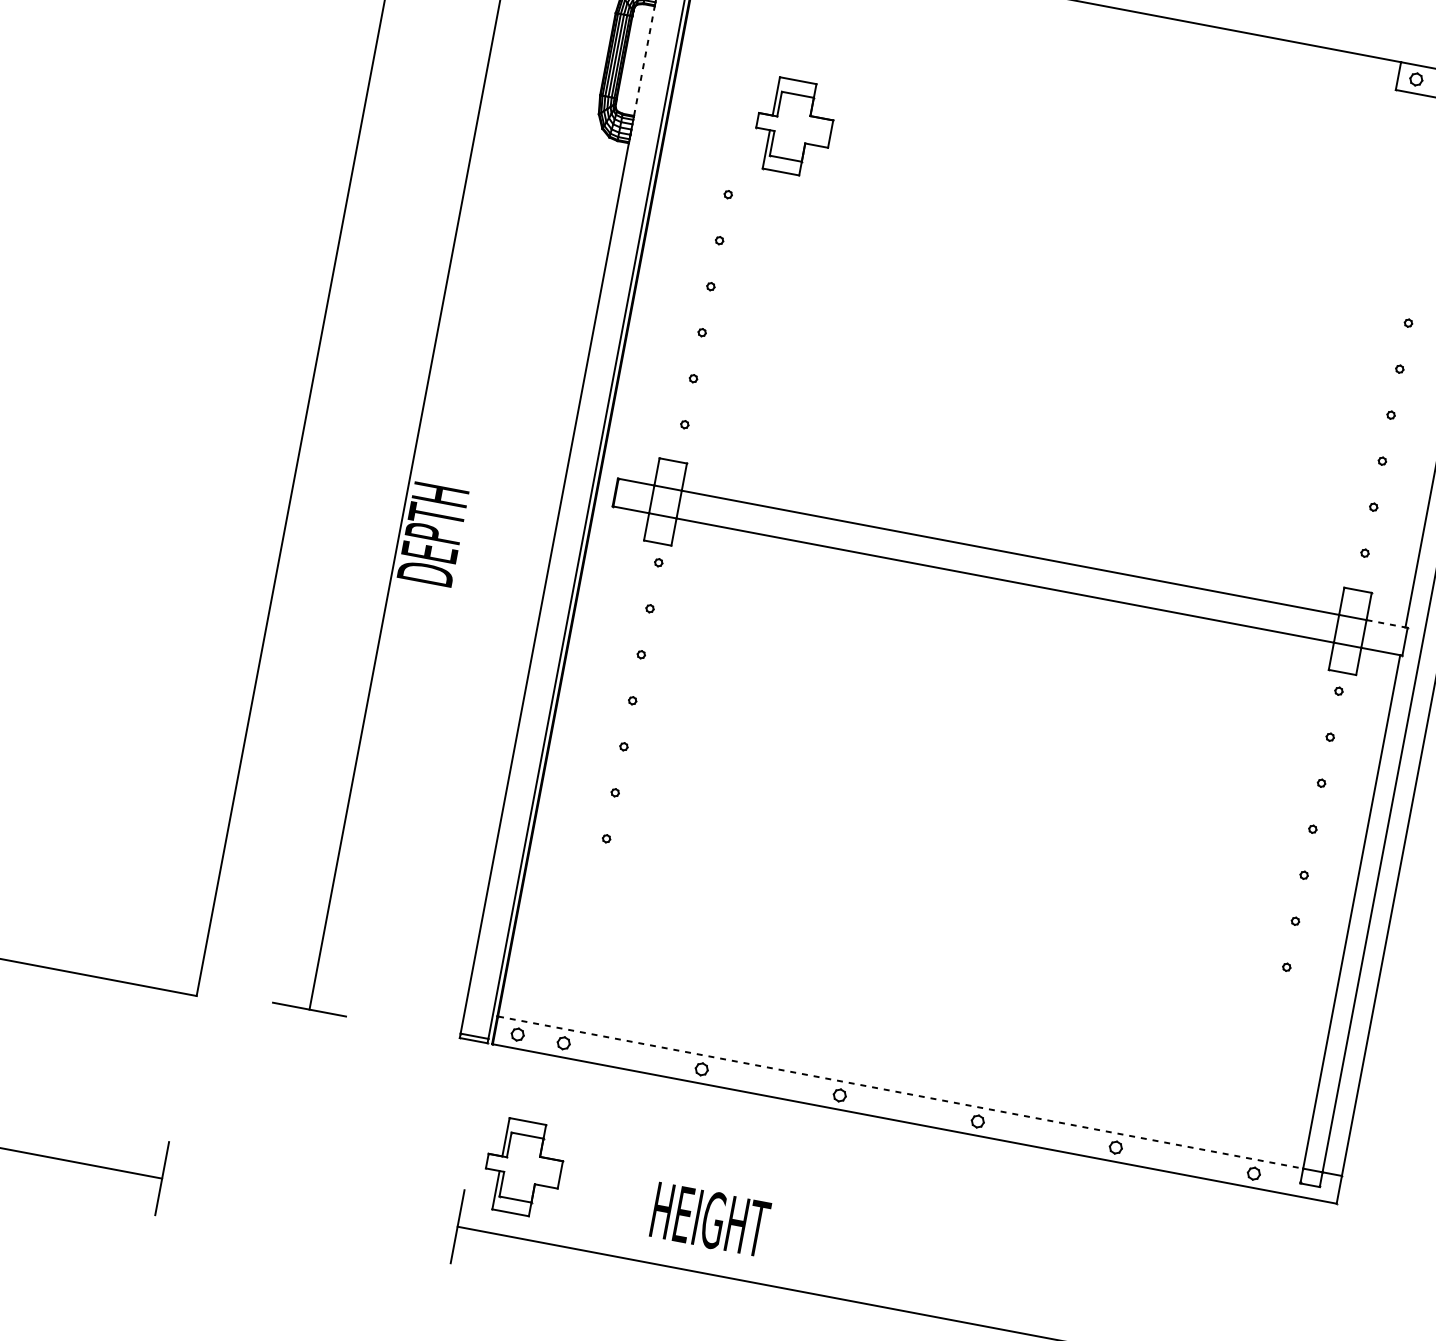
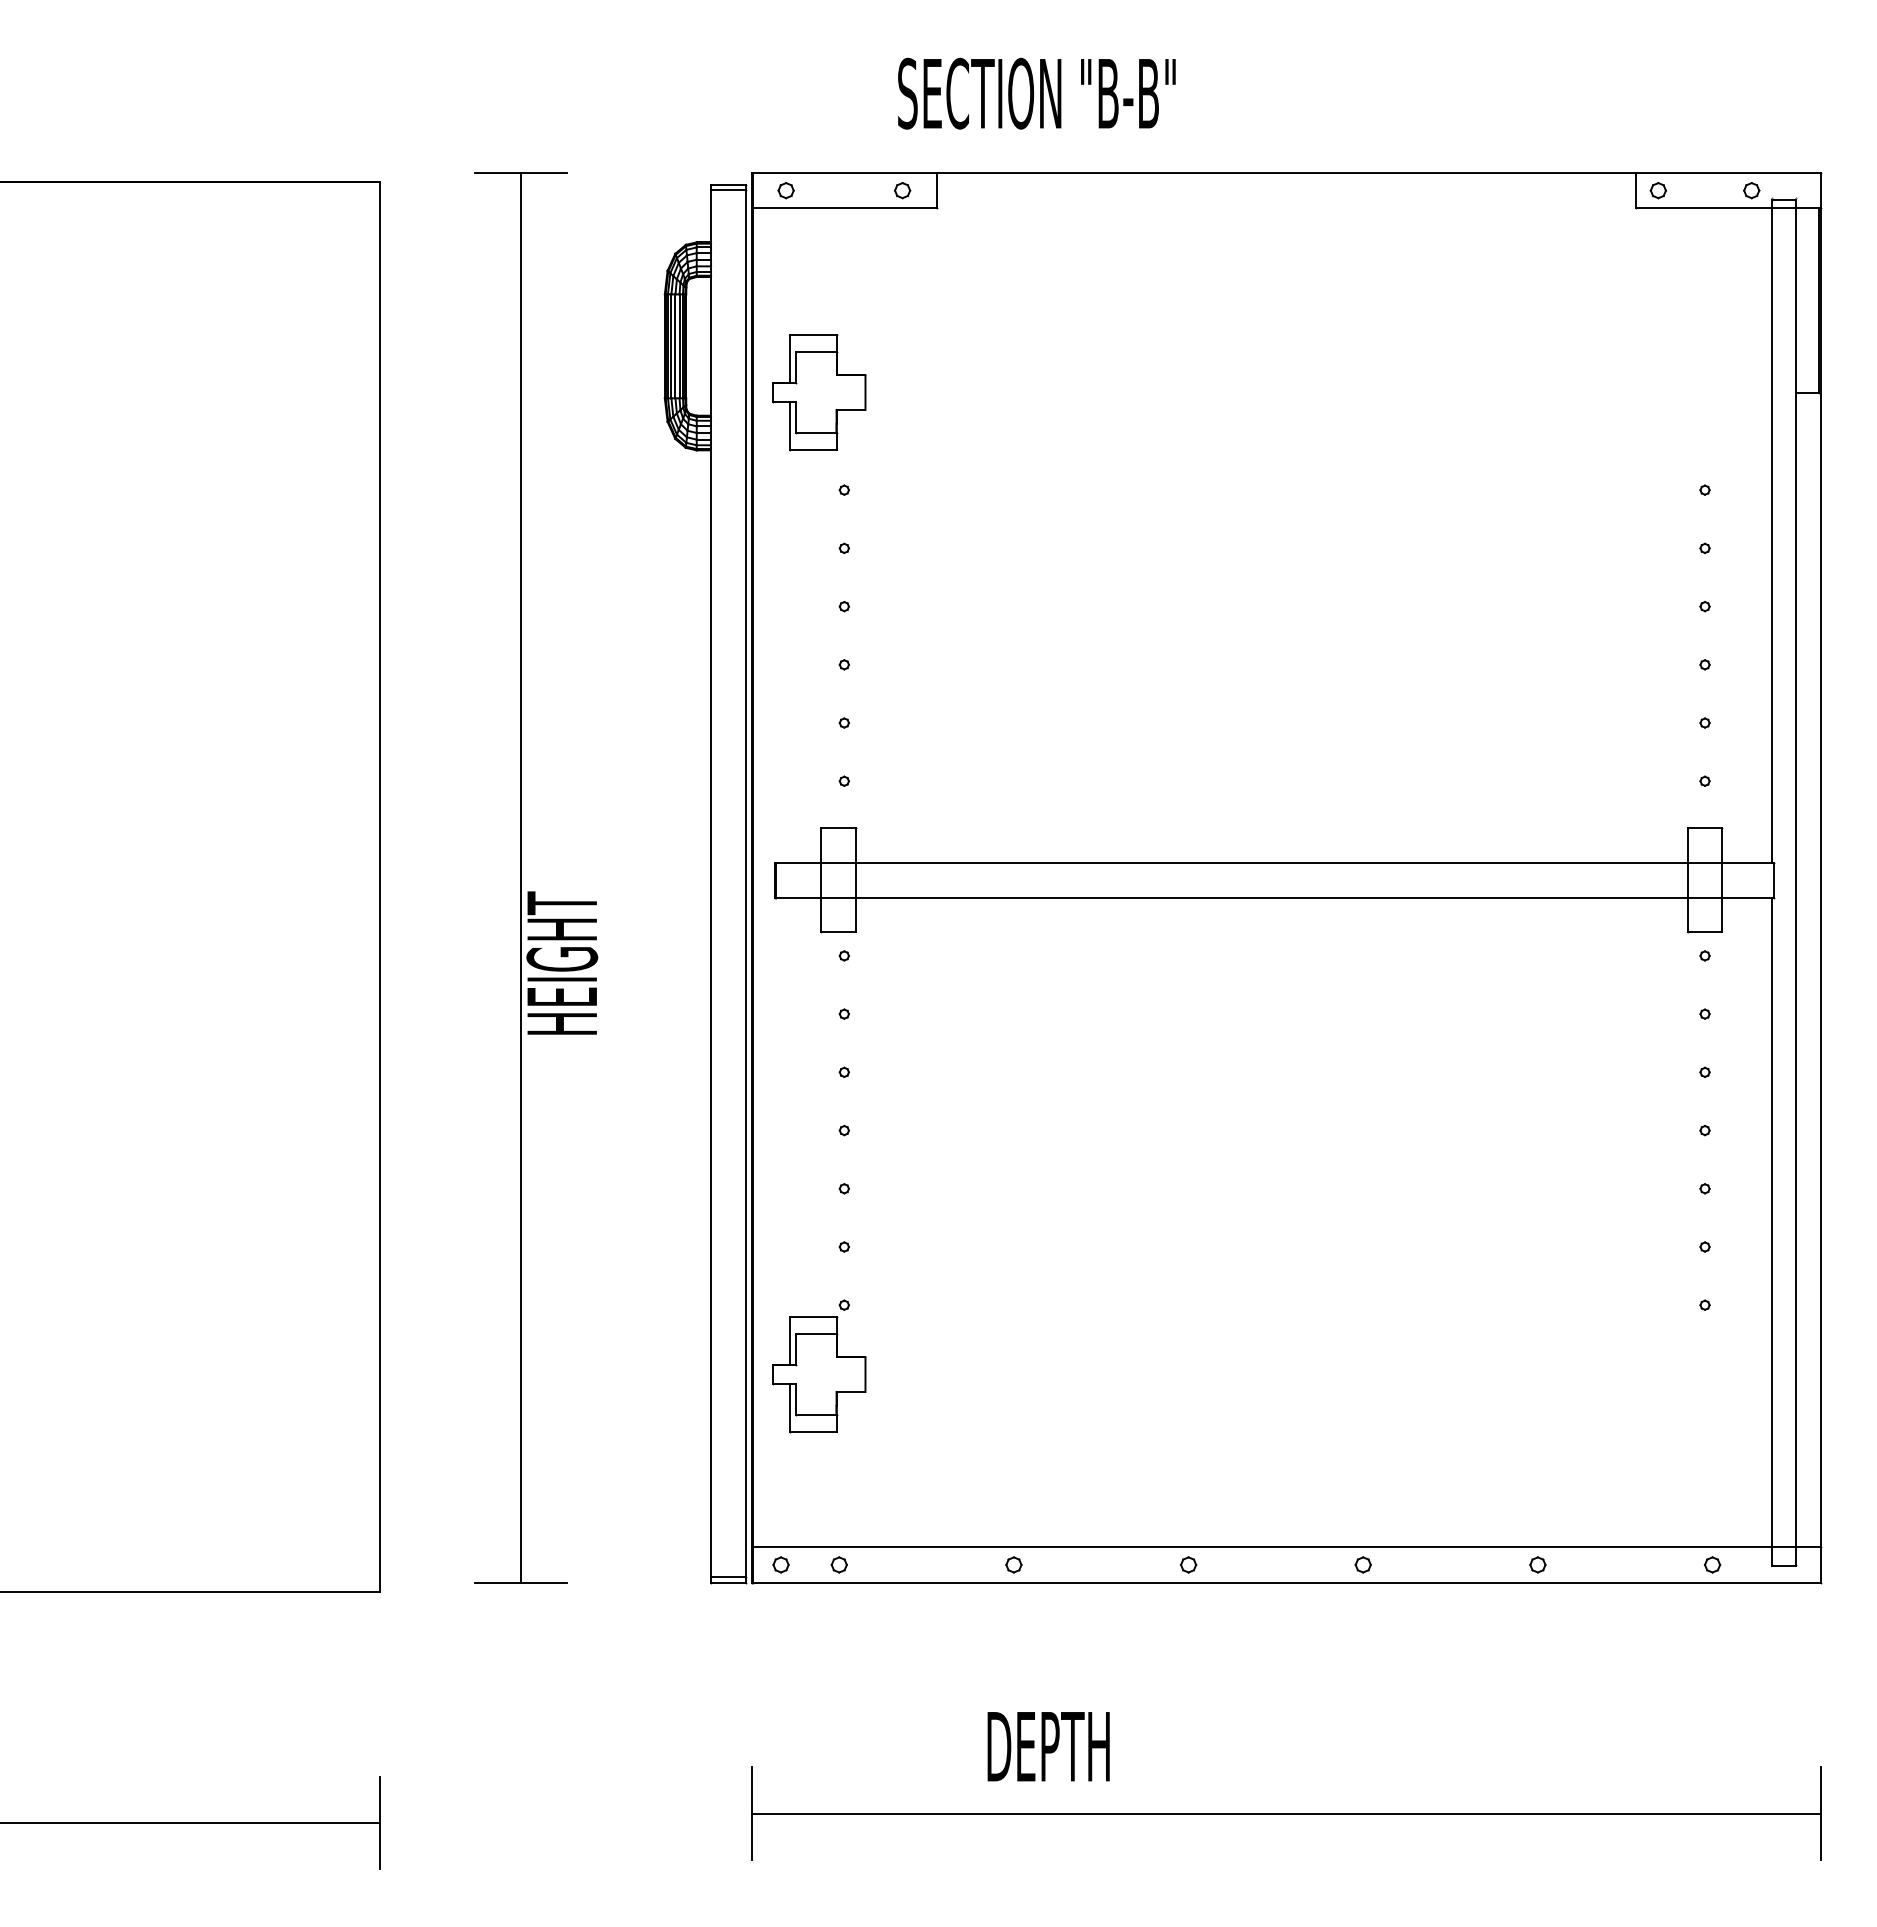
line: (644, 60) -> (711, 345), dashed -> solid
part: (794, 127) -> (819, 392), moved
text: (435, 524) -> (562, 960), DEPTH -> HEIGHT
line: (1385, 623) -> (1746, 862), dashed -> solid
line: (900, 1092) -> (1262, 1547), dashed -> solid
part: (524, 1168) -> (819, 1374), moved
text: (711, 1219) -> (1060, 1746), HEIGHT -> DEPTH

